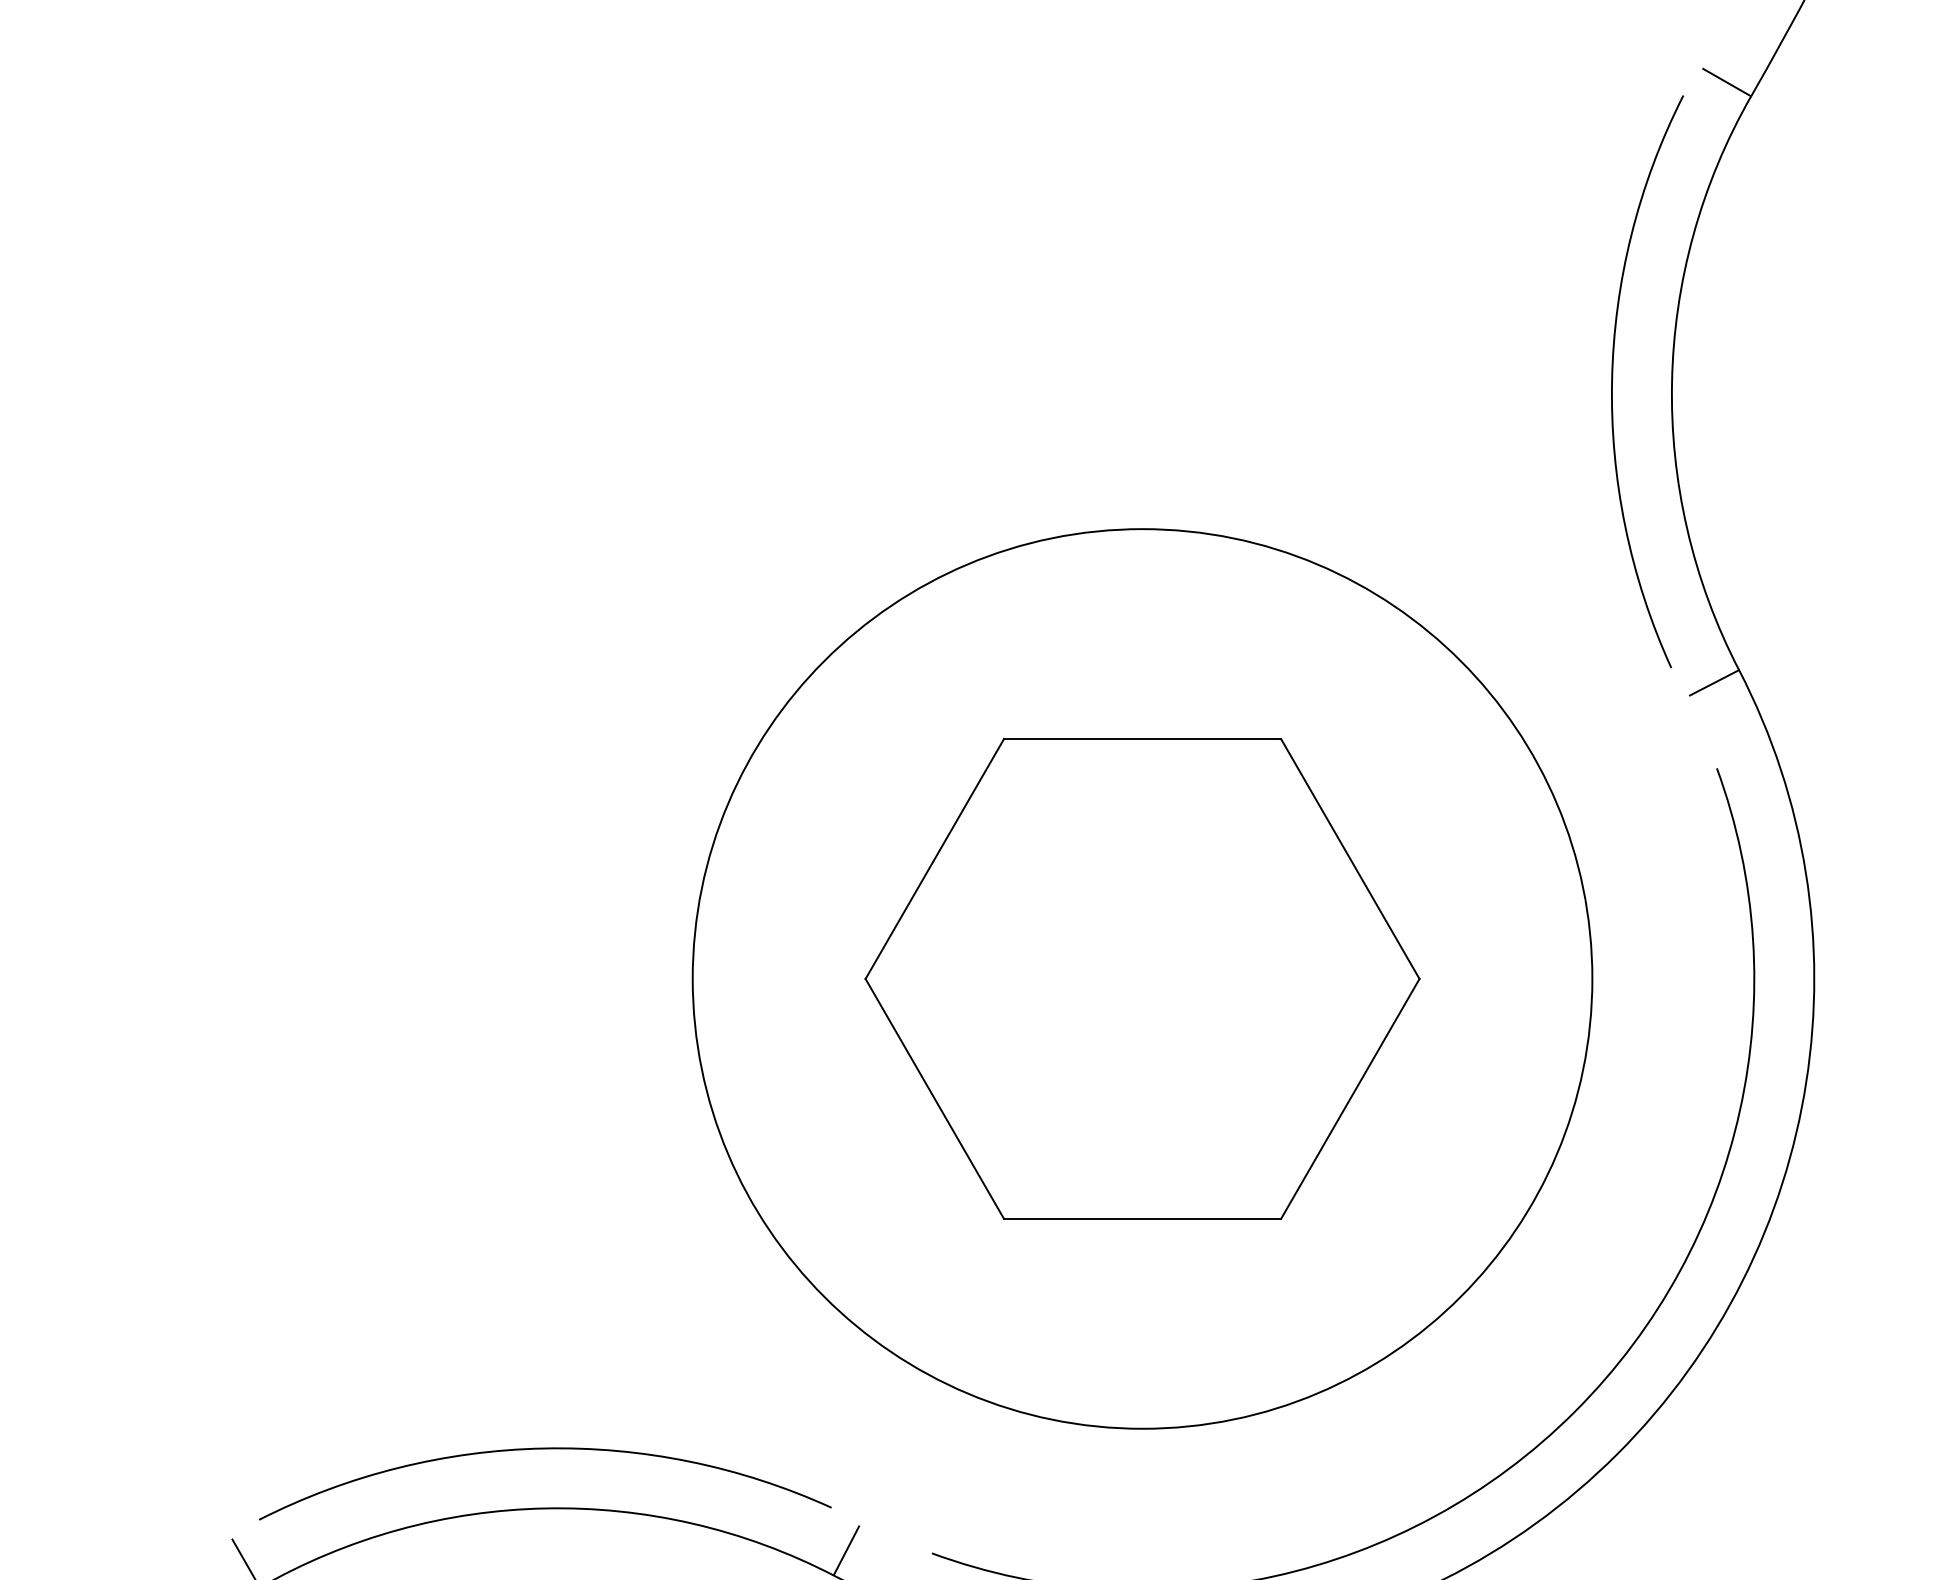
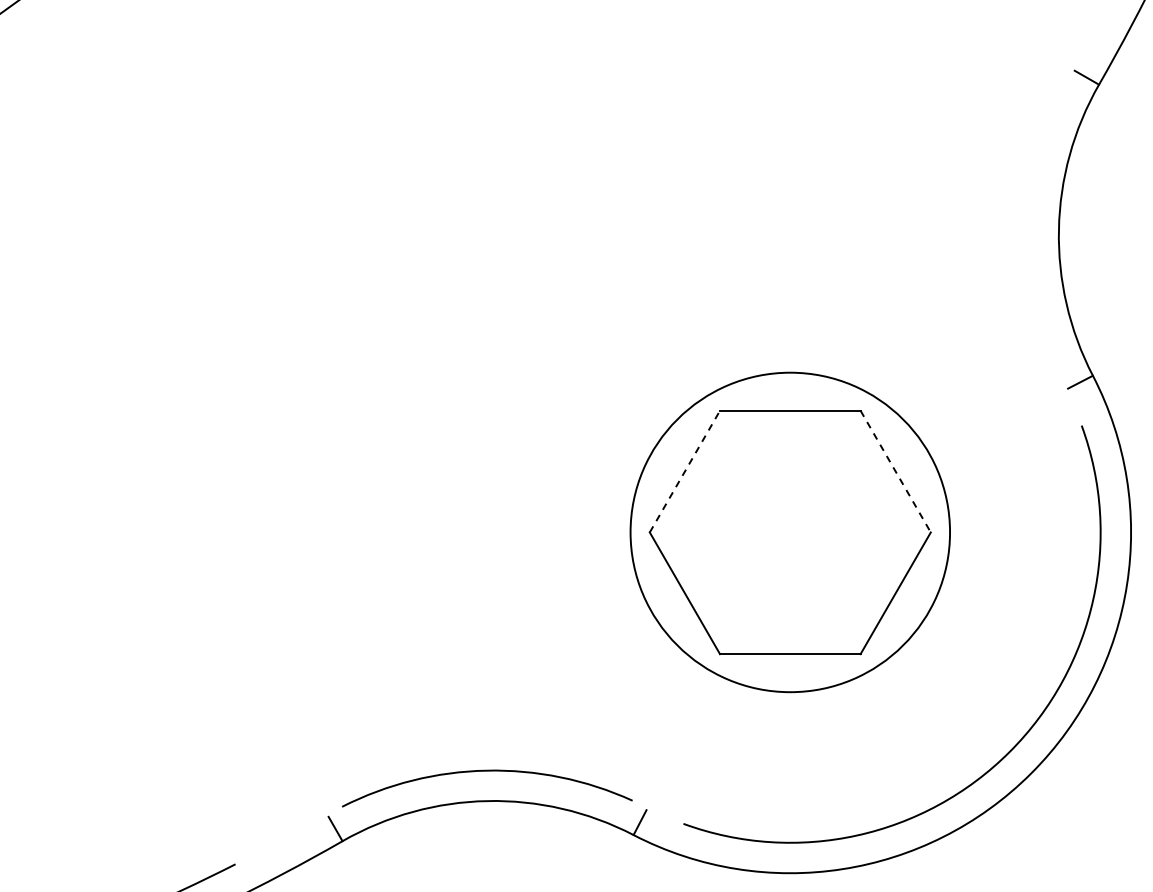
arc: (1614, 381) -> (1029, 229), removed
line: (935, 858) -> (685, 471), solid -> dashed
line: (1349, 860) -> (895, 472), solid -> dashed
circle: (1142, 979) -> (790, 532), size x0.7

